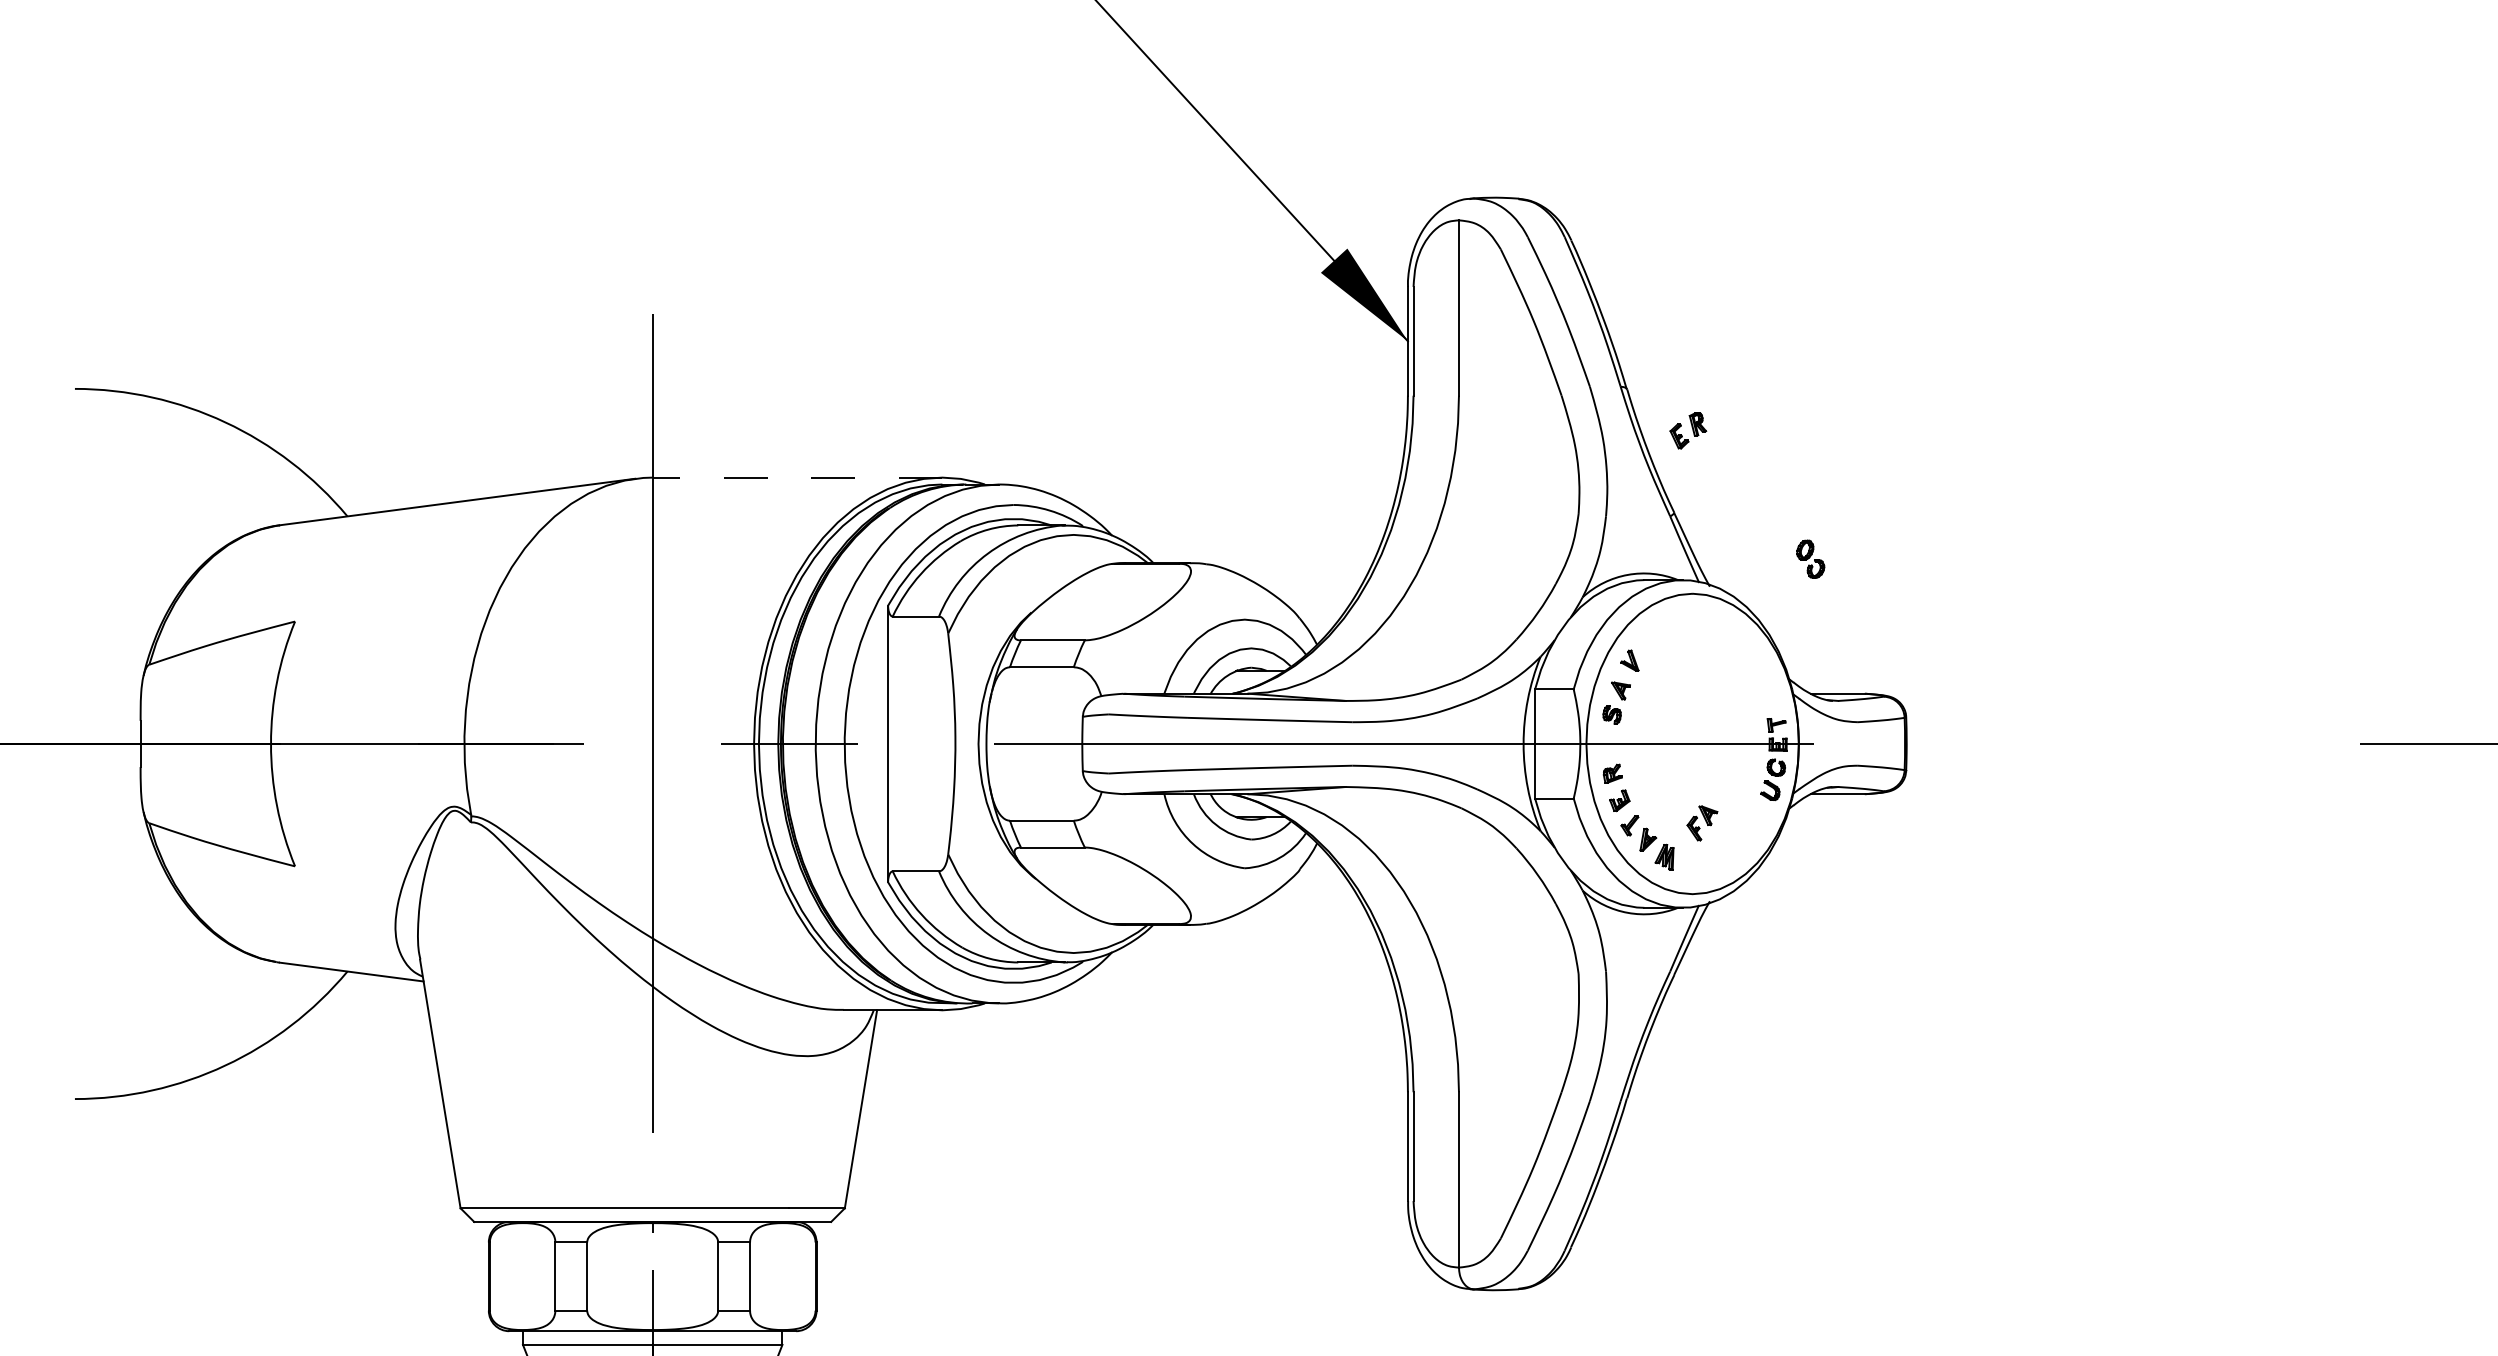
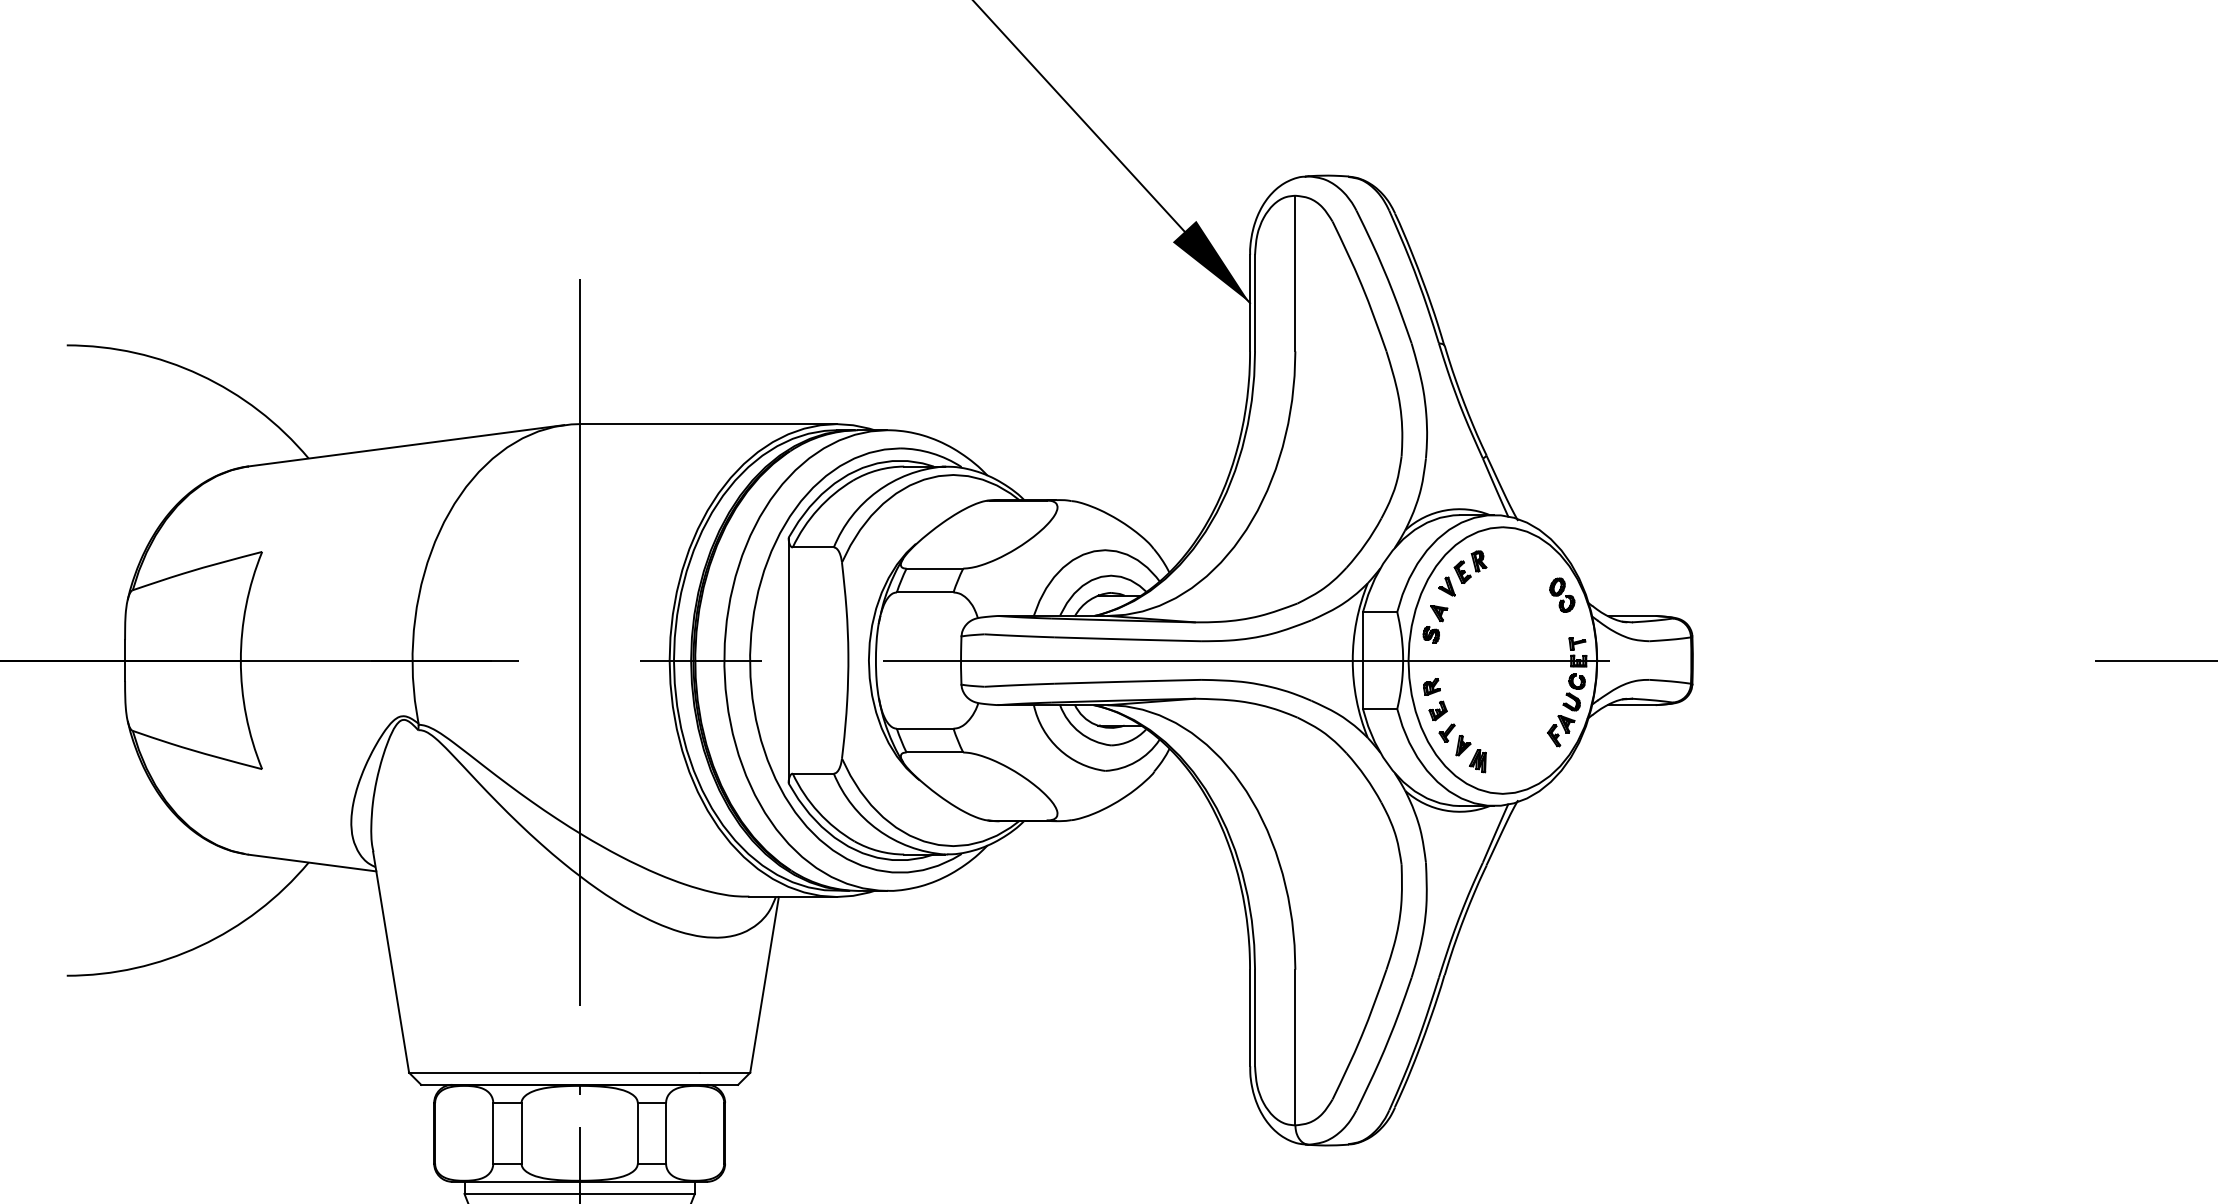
part: (1688, 430) -> (1470, 566), moved
line: (797, 477) -> (708, 424), dashed -> solid
part: (1810, 558) -> (1562, 594), moved
part: (1702, 823) -> (1561, 731), moved

